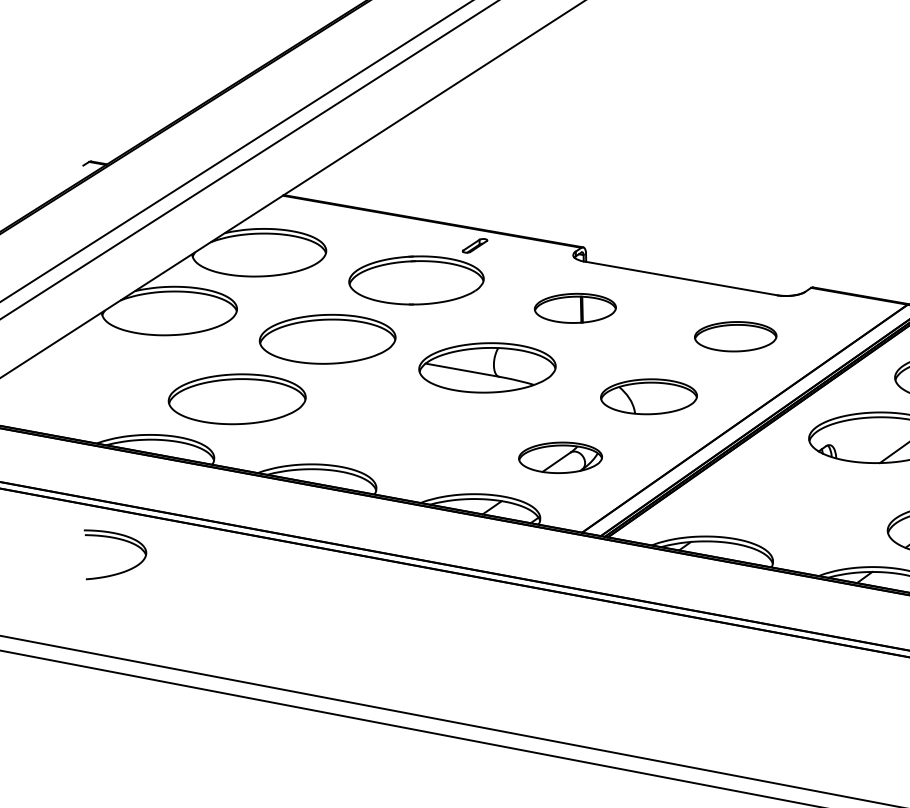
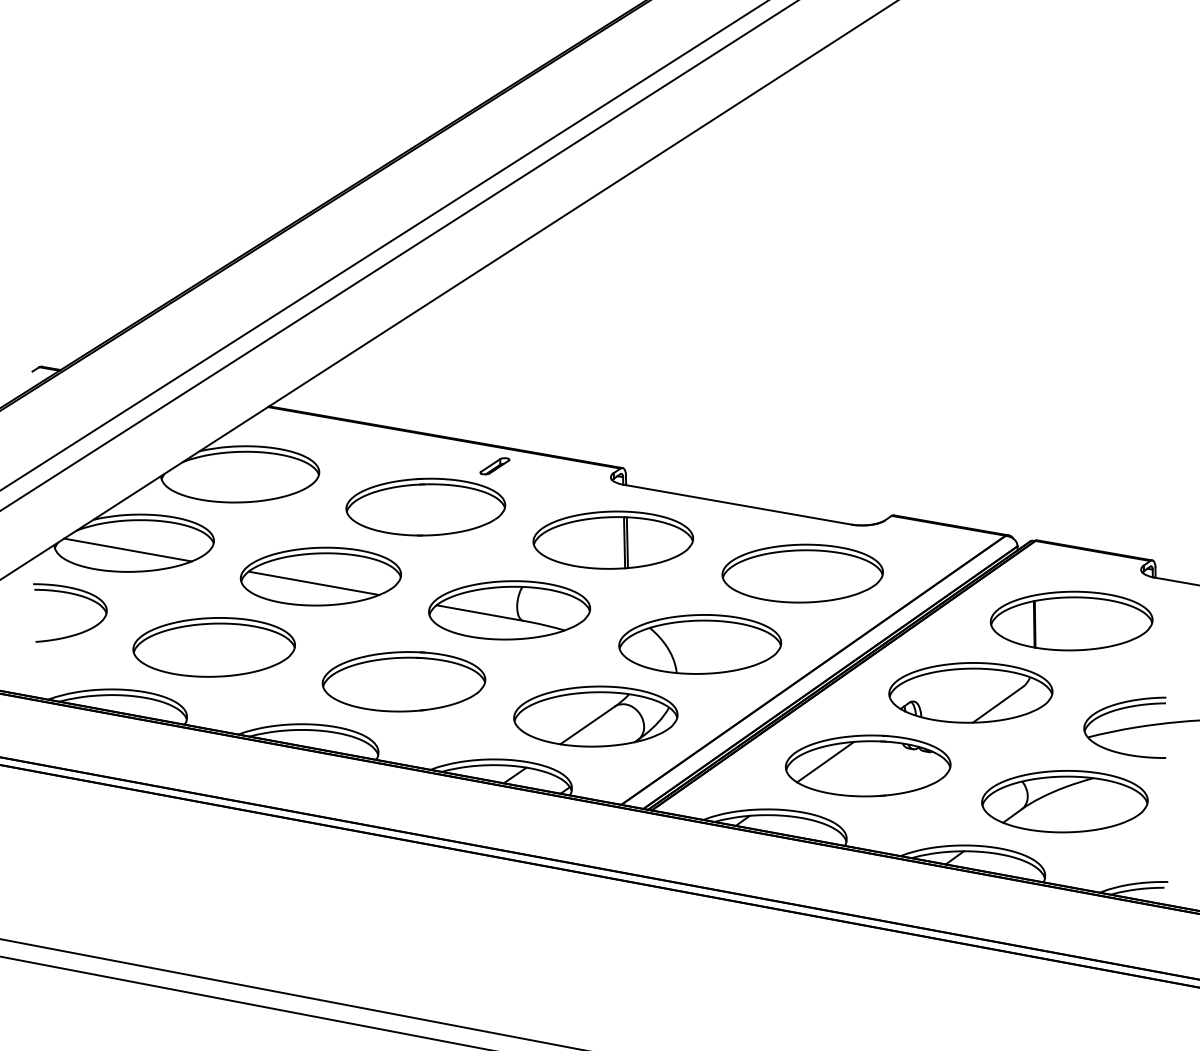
part: (575, 307) -> (613, 539), size x1.67
line: (163, 316) -> (127, 549), added
part: (735, 336) -> (802, 573), size x1.67
line: (321, 345) -> (313, 583), added
part: (649, 396) -> (700, 644), size x1.43
part: (397, 428) -> (403, 681), added
part: (560, 457) -> (595, 716), size x1.67
part: (790, 499) -> (867, 765), added
part: (118, 539) -> (74, 595), moved

